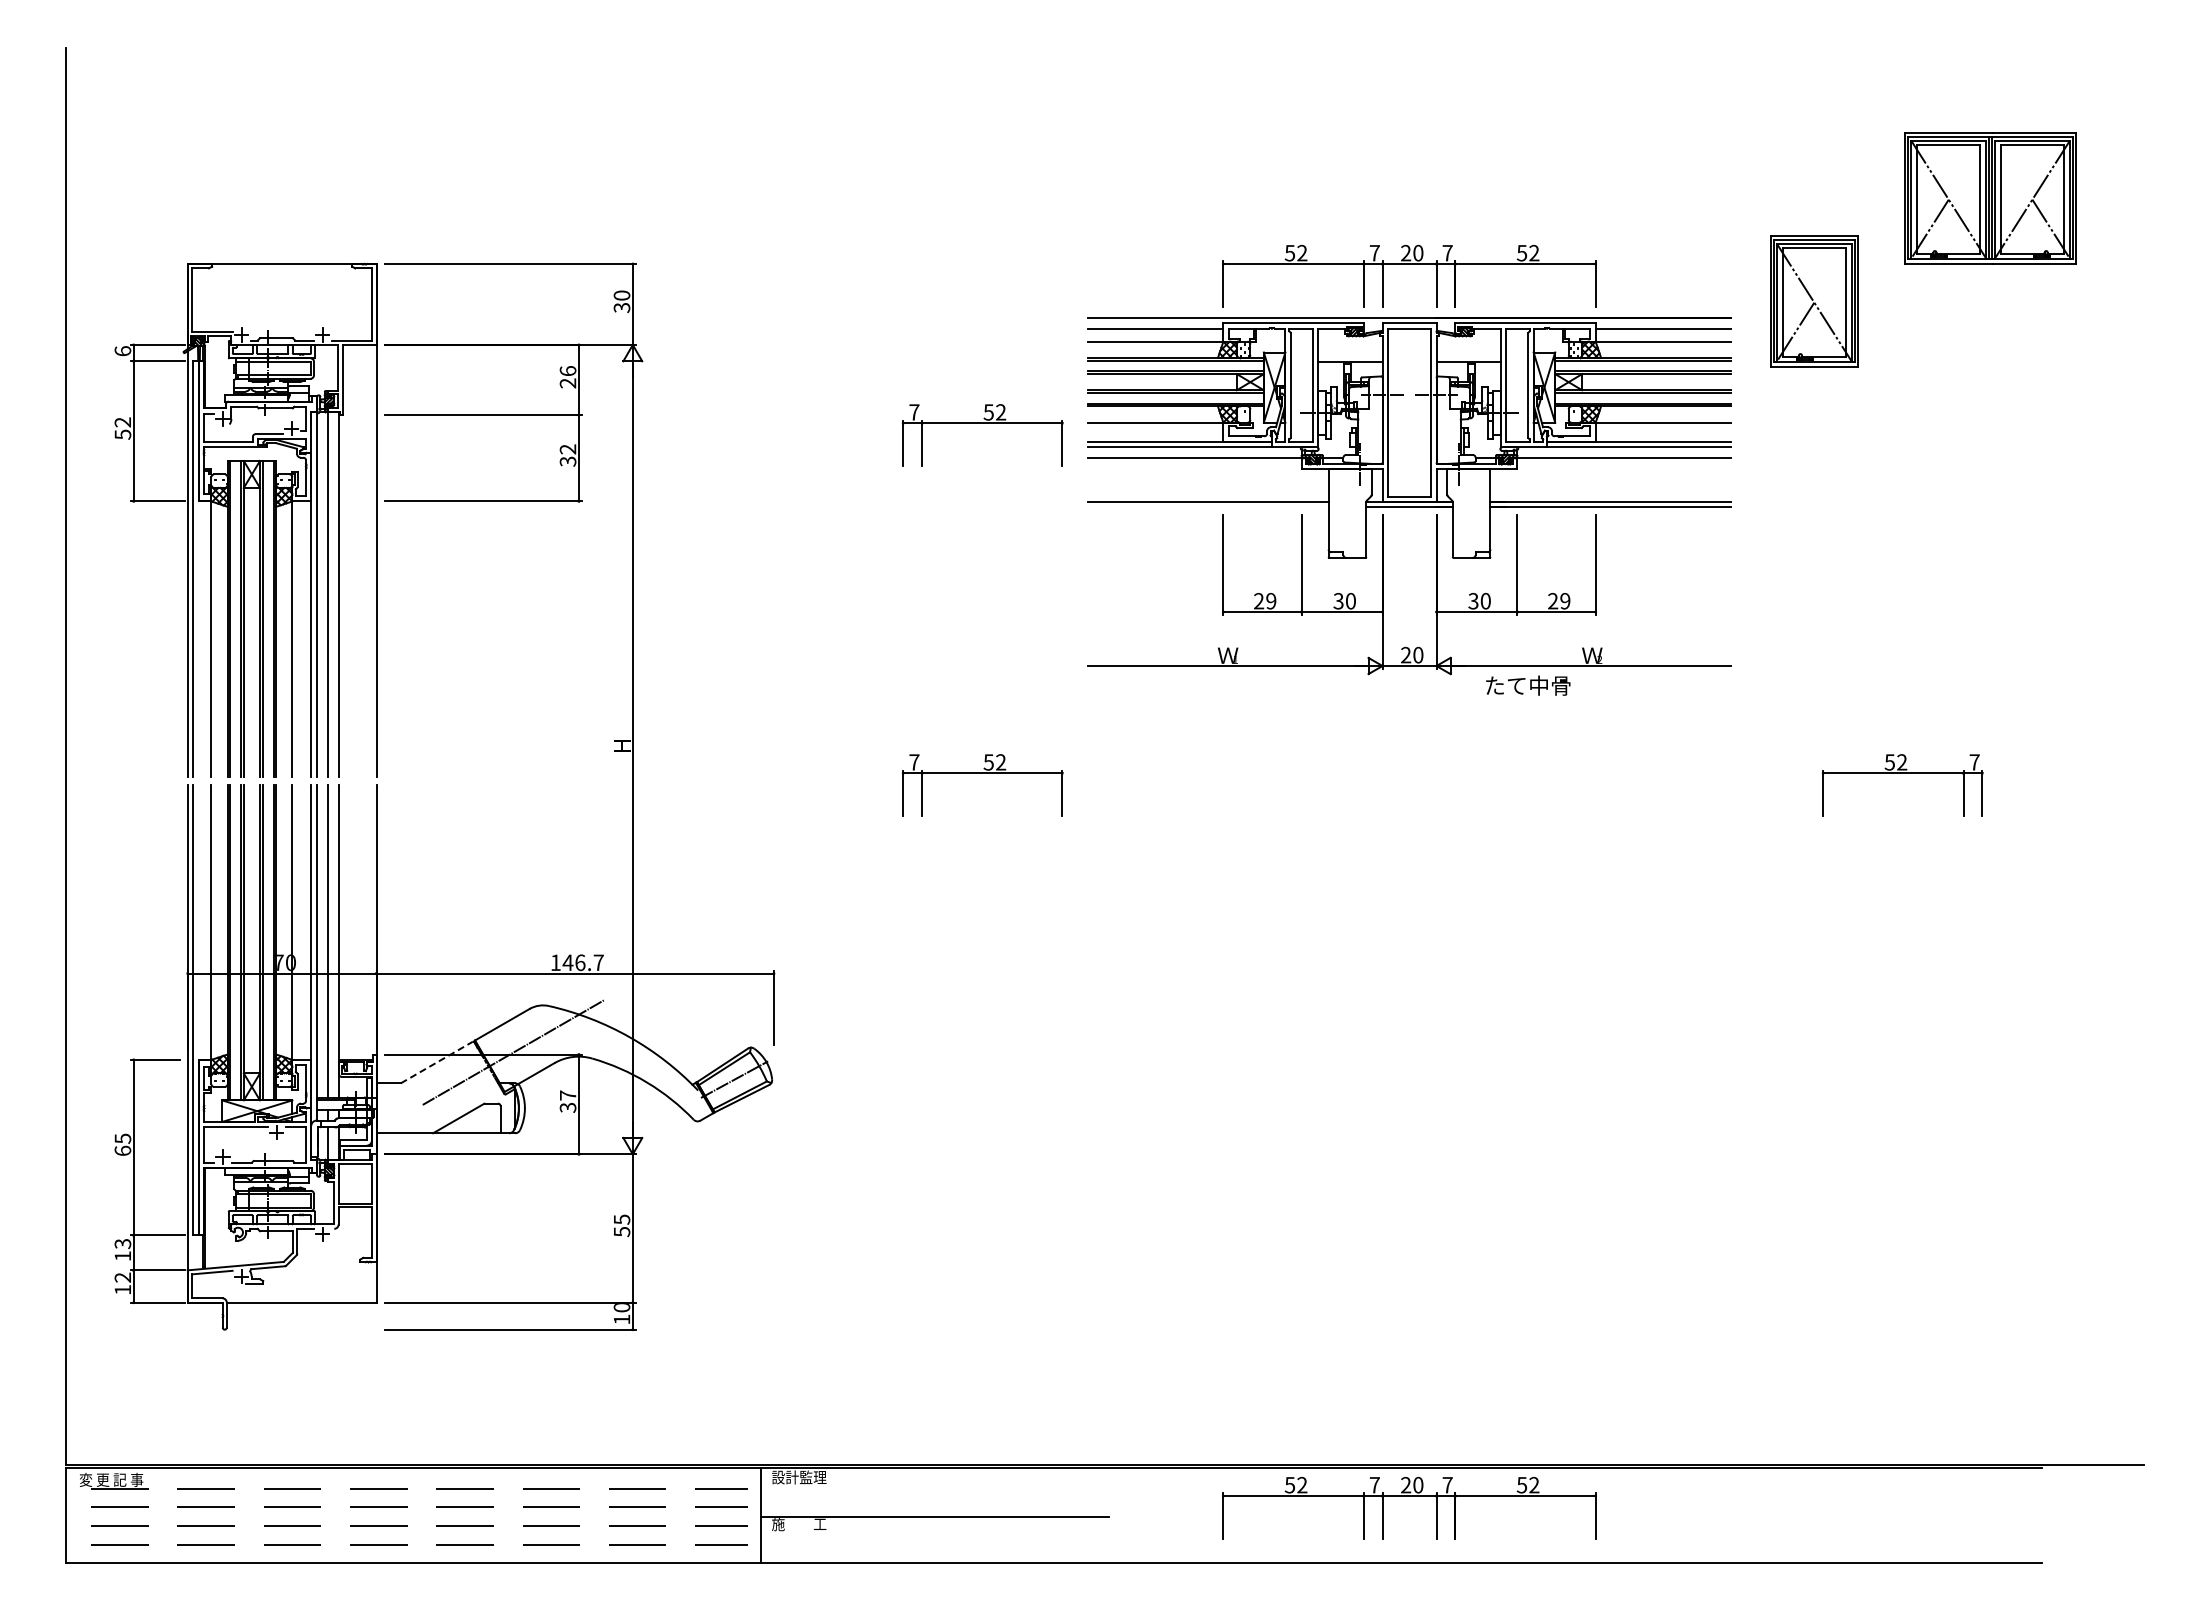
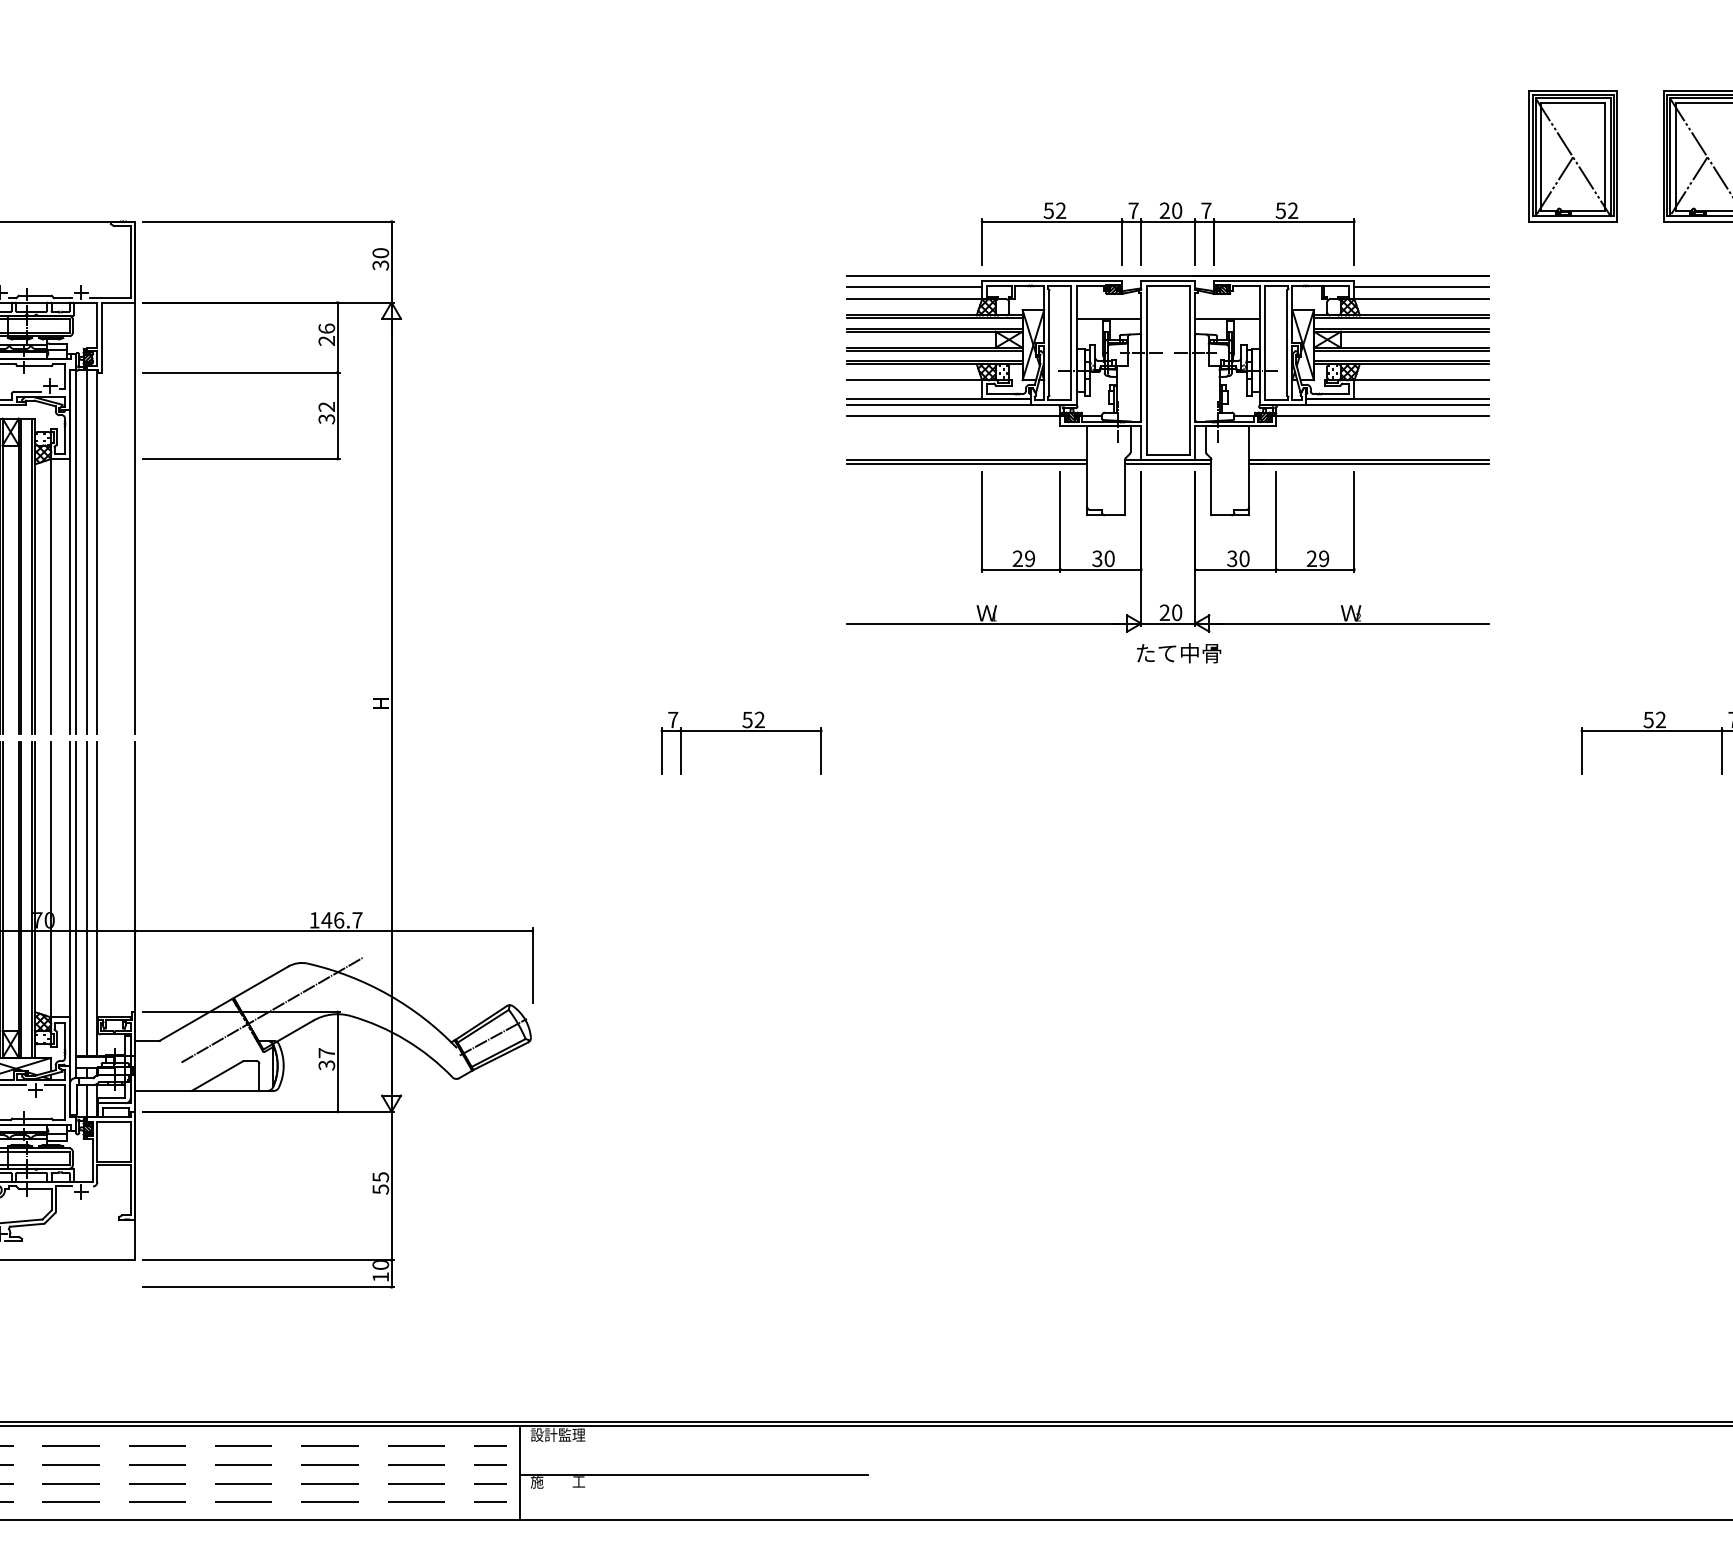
part: (1814, 301) -> (1573, 156), moved
part: (982, 423) -> (741, 381), removed
line: (1208, 506) -> (967, 464), added
text: (1528, 685) -> (1179, 653), moved
line: (437, 1062) -> (196, 1020), dashed -> solid
part: (1409, 1496) -> (1168, 1454), removed

